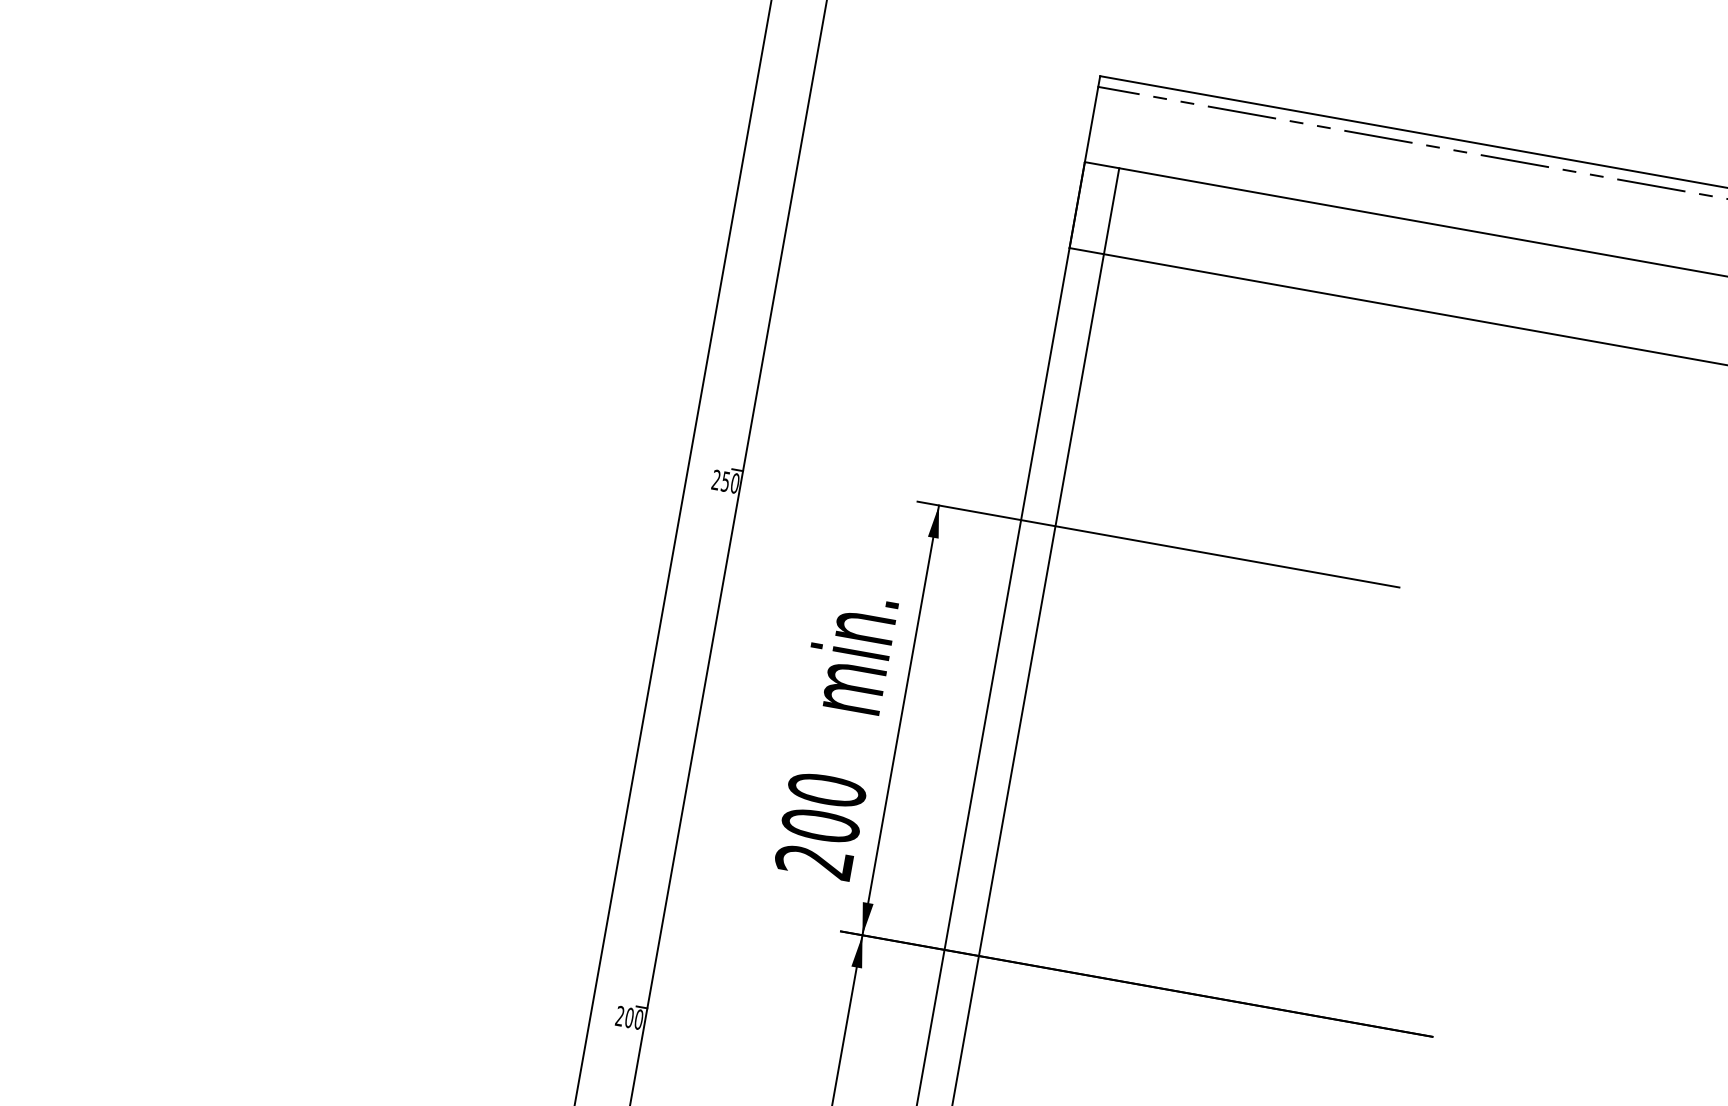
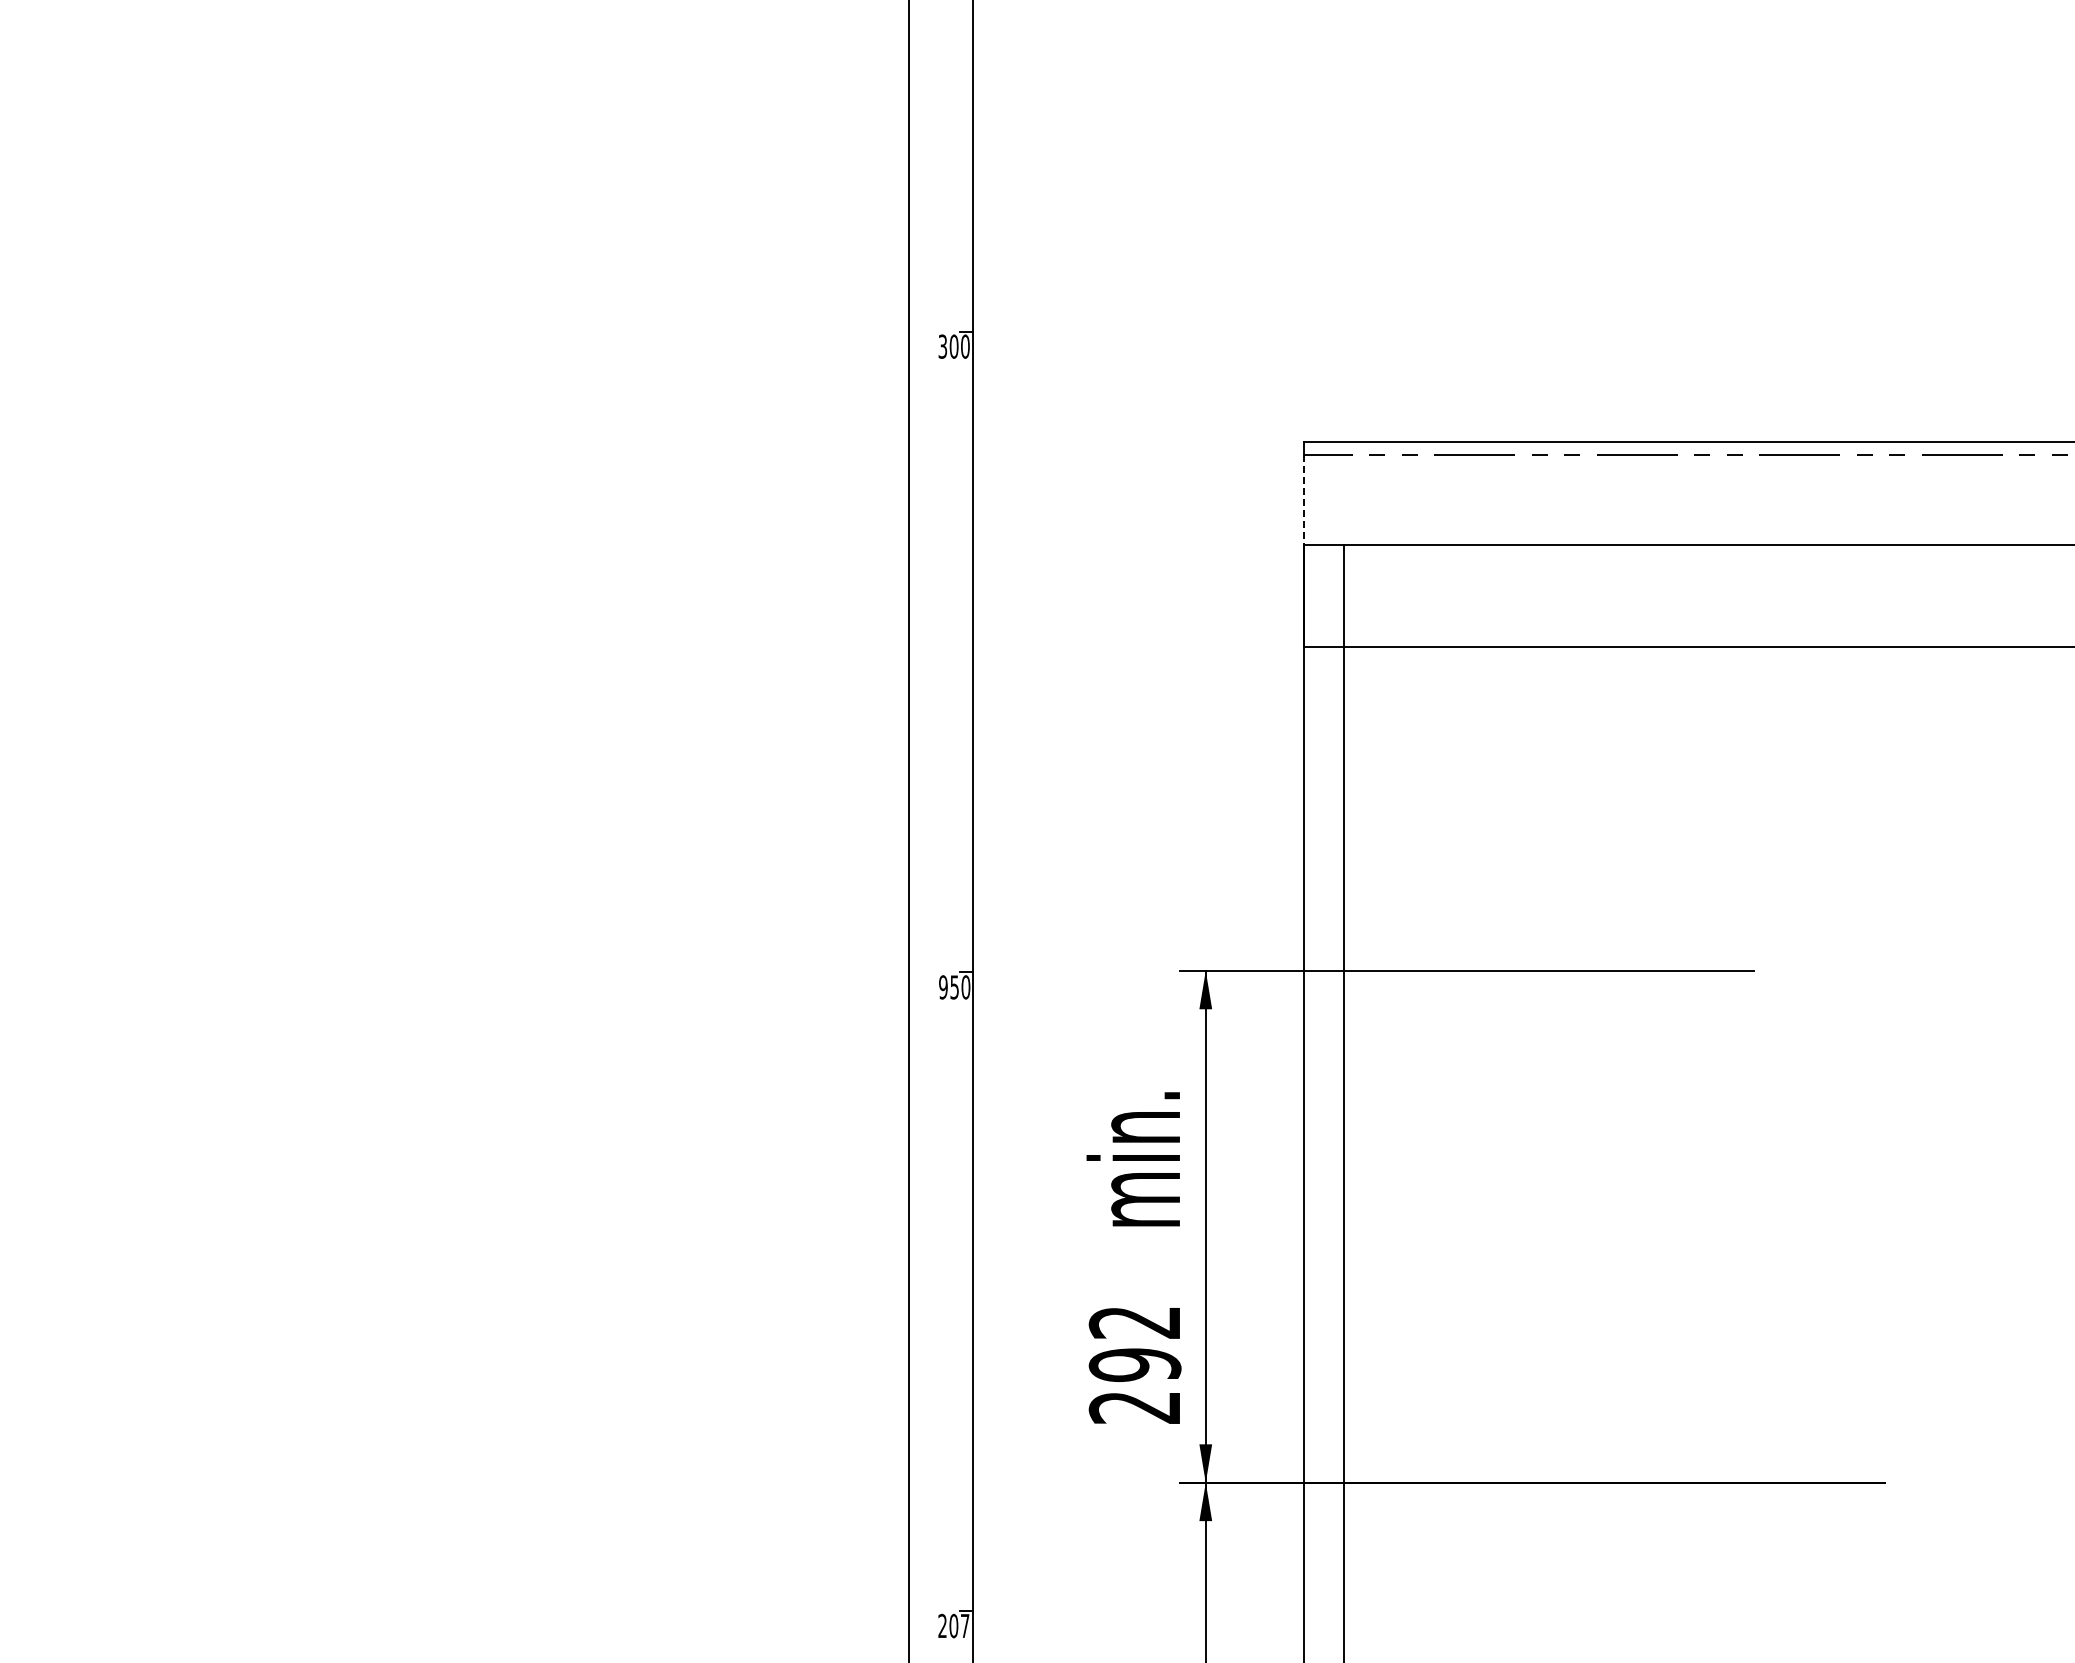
line: (1091, 124) -> (1303, 499), solid -> dashed
text: (716, 480) -> (943, 987), 250 -> 950
text: (823, 807) -> (1134, 1343), 200 -> 292
text: (638, 1019) -> (964, 1625), 200 -> 207

